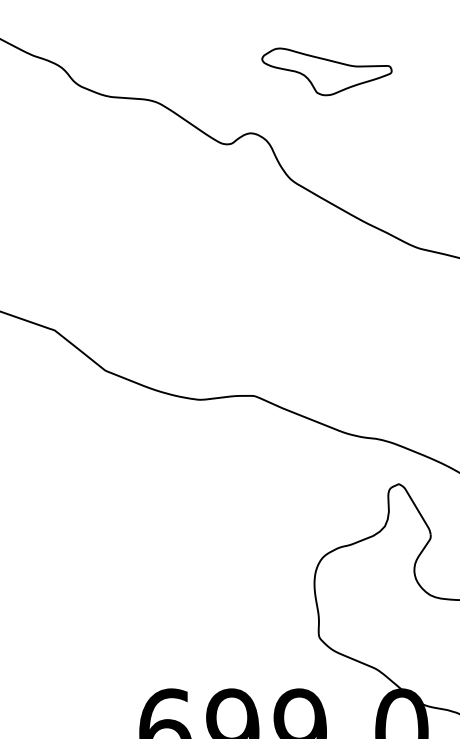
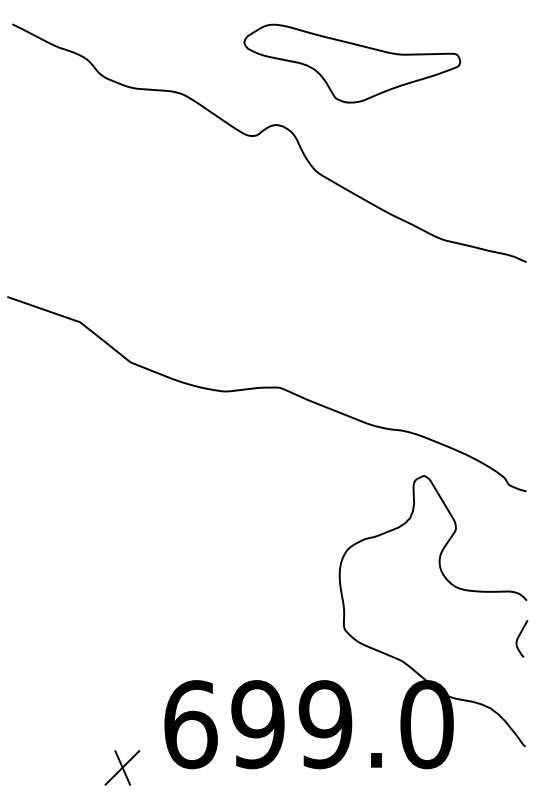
part: (326, 71) -> (351, 63), size x1.67

